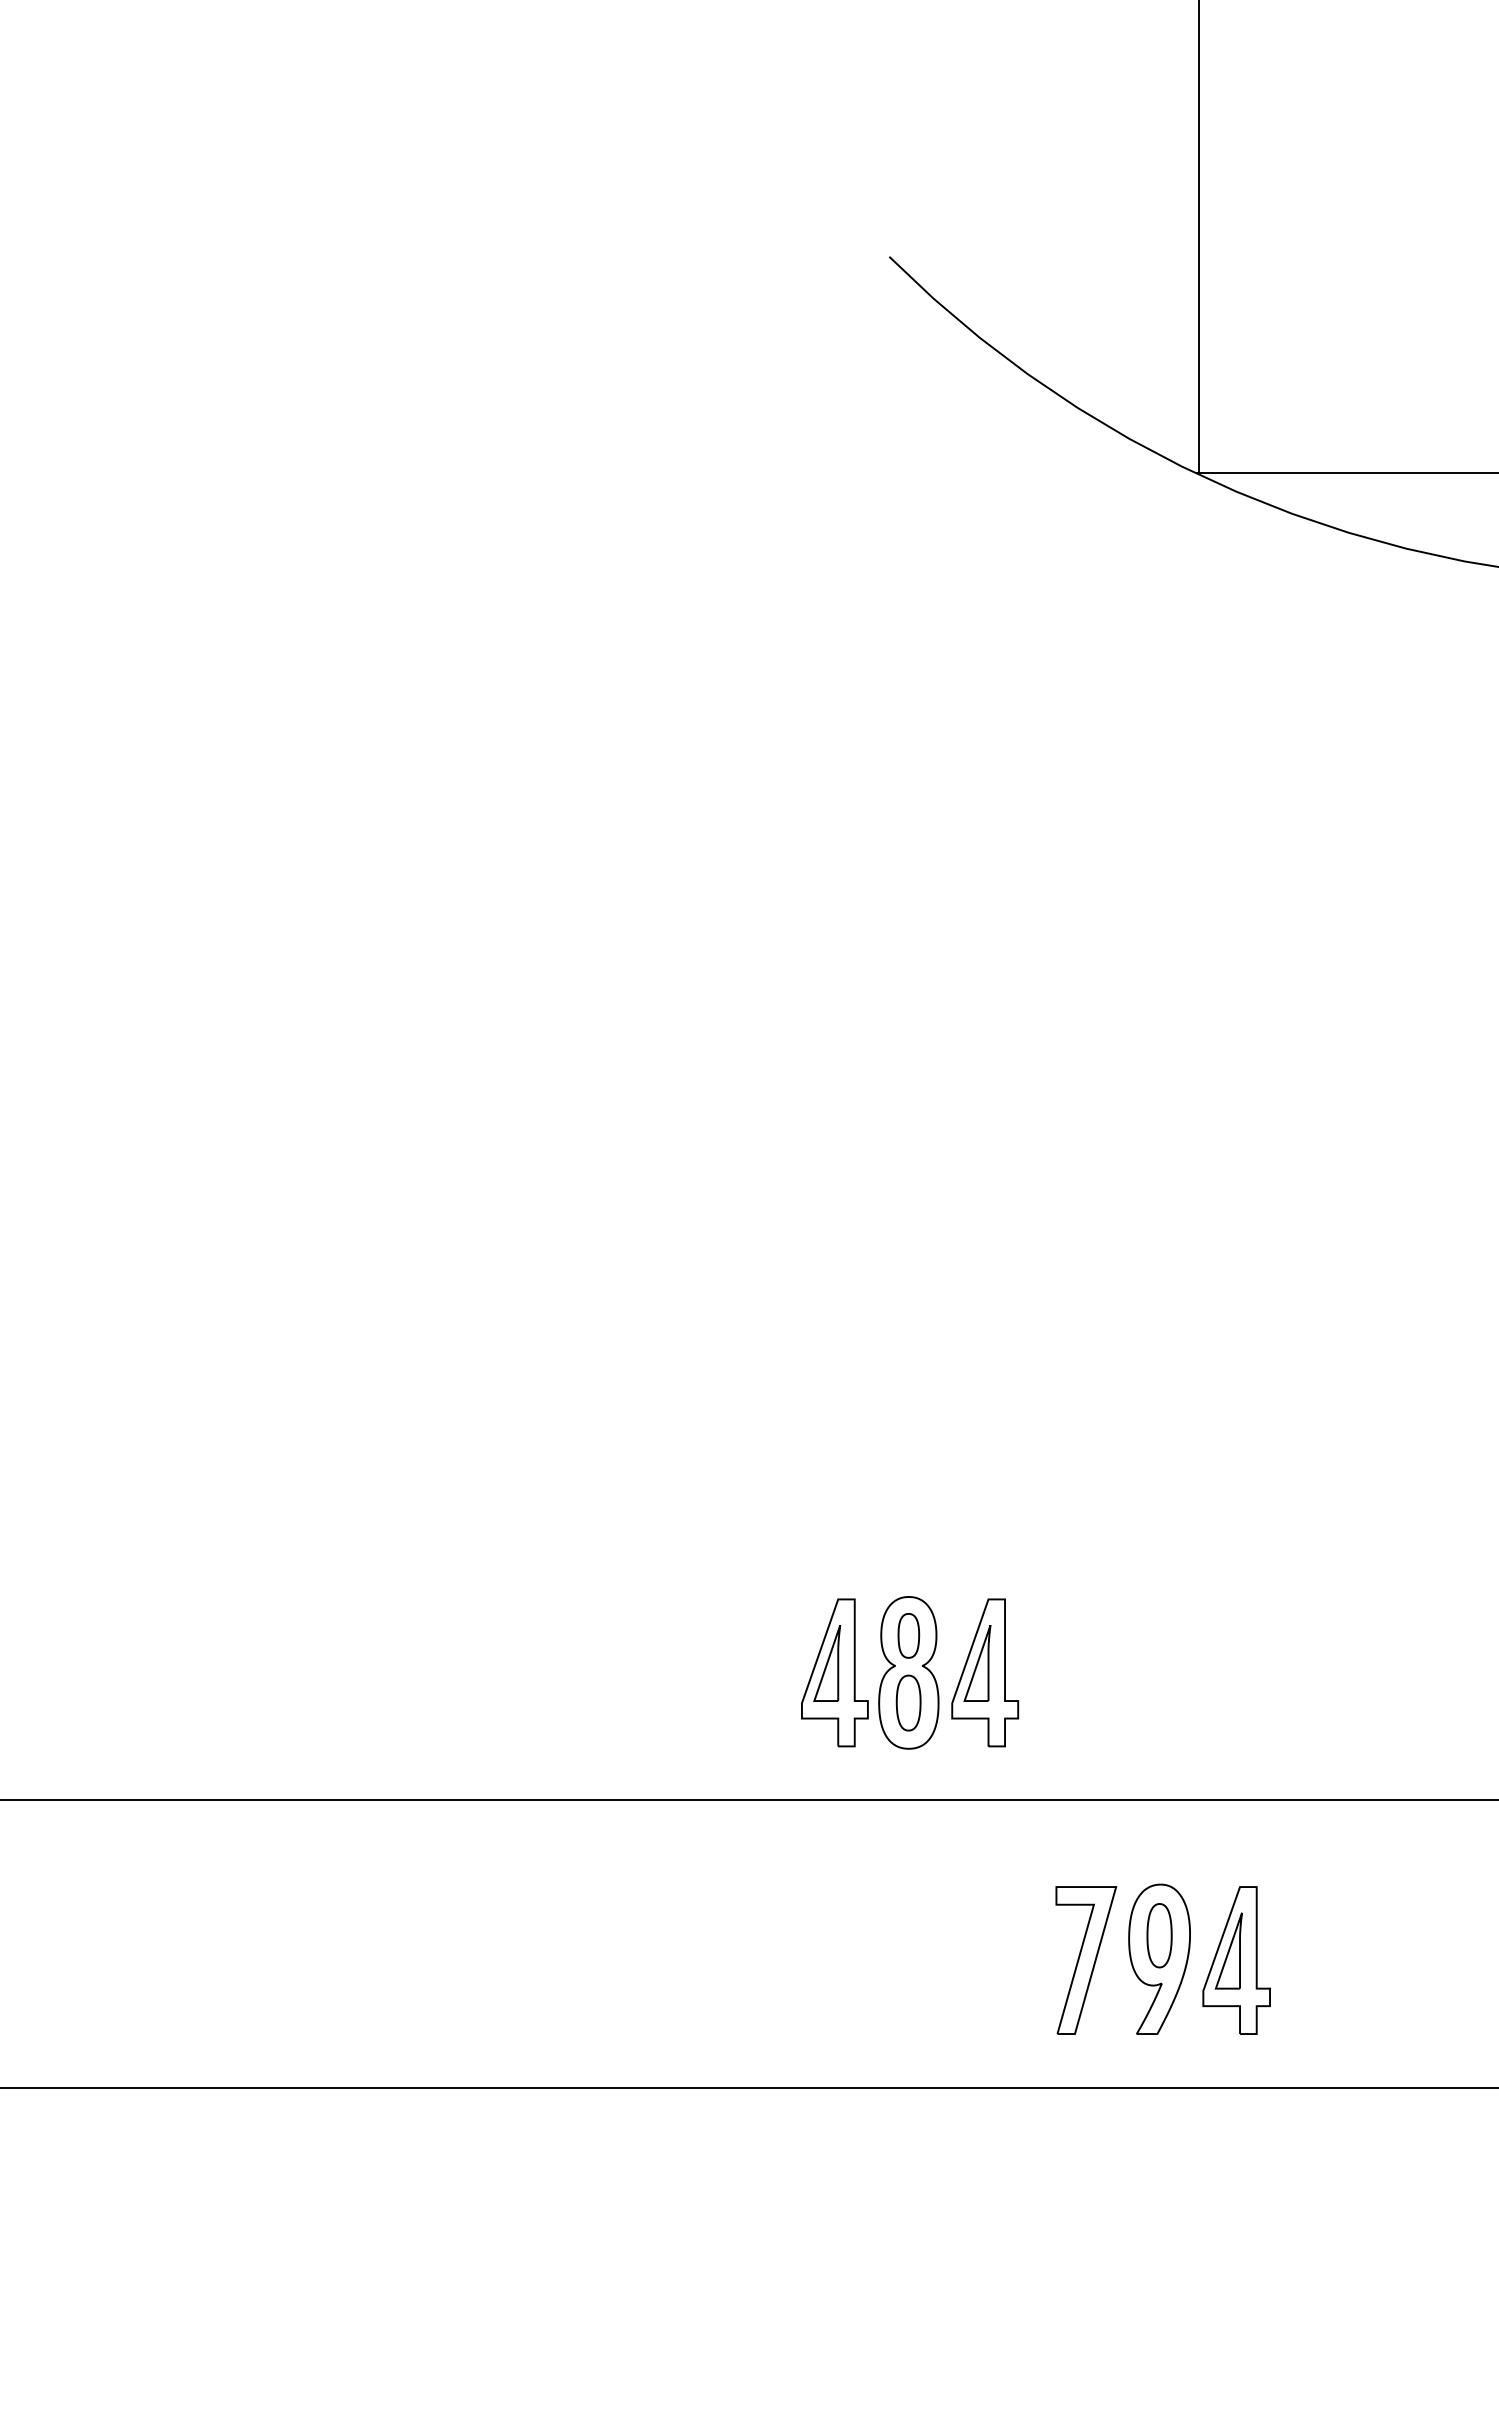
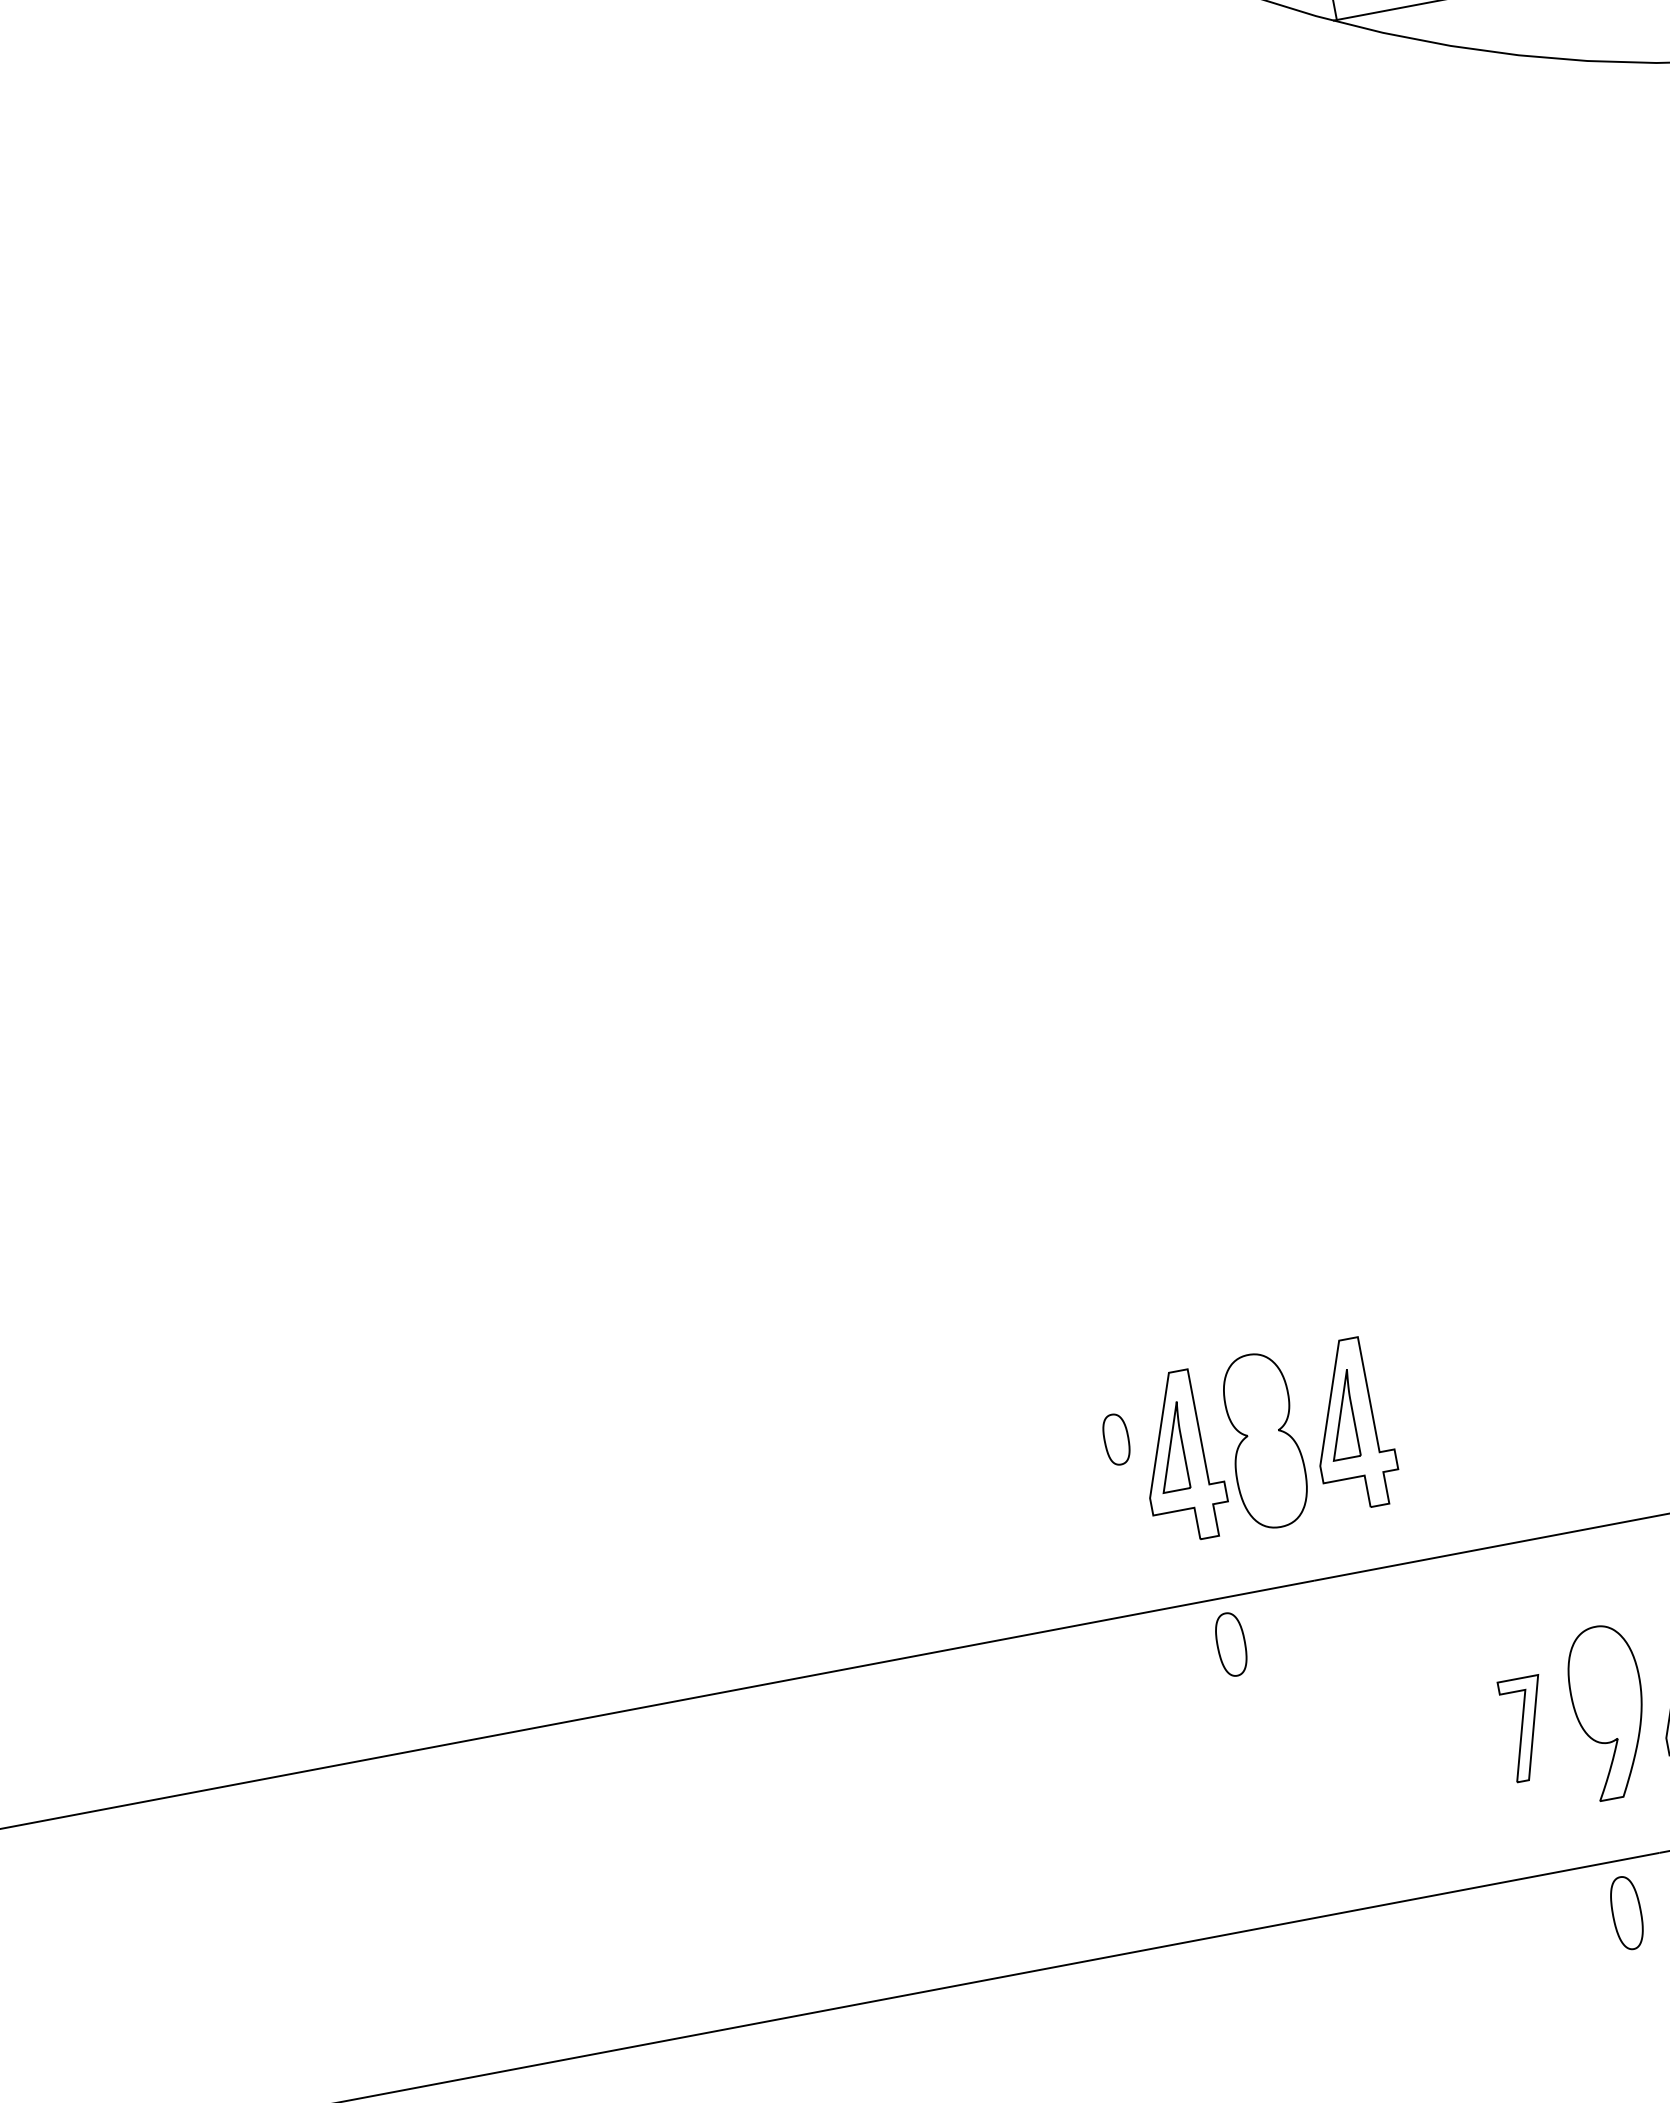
part: (908, 1635) -> (1116, 1439), moved
part: (908, 1702) -> (1231, 1643), moved
part: (1159, 1935) -> (1626, 1912), moved
part: (1086, 1960) -> (1527, 1728), size x0.6

